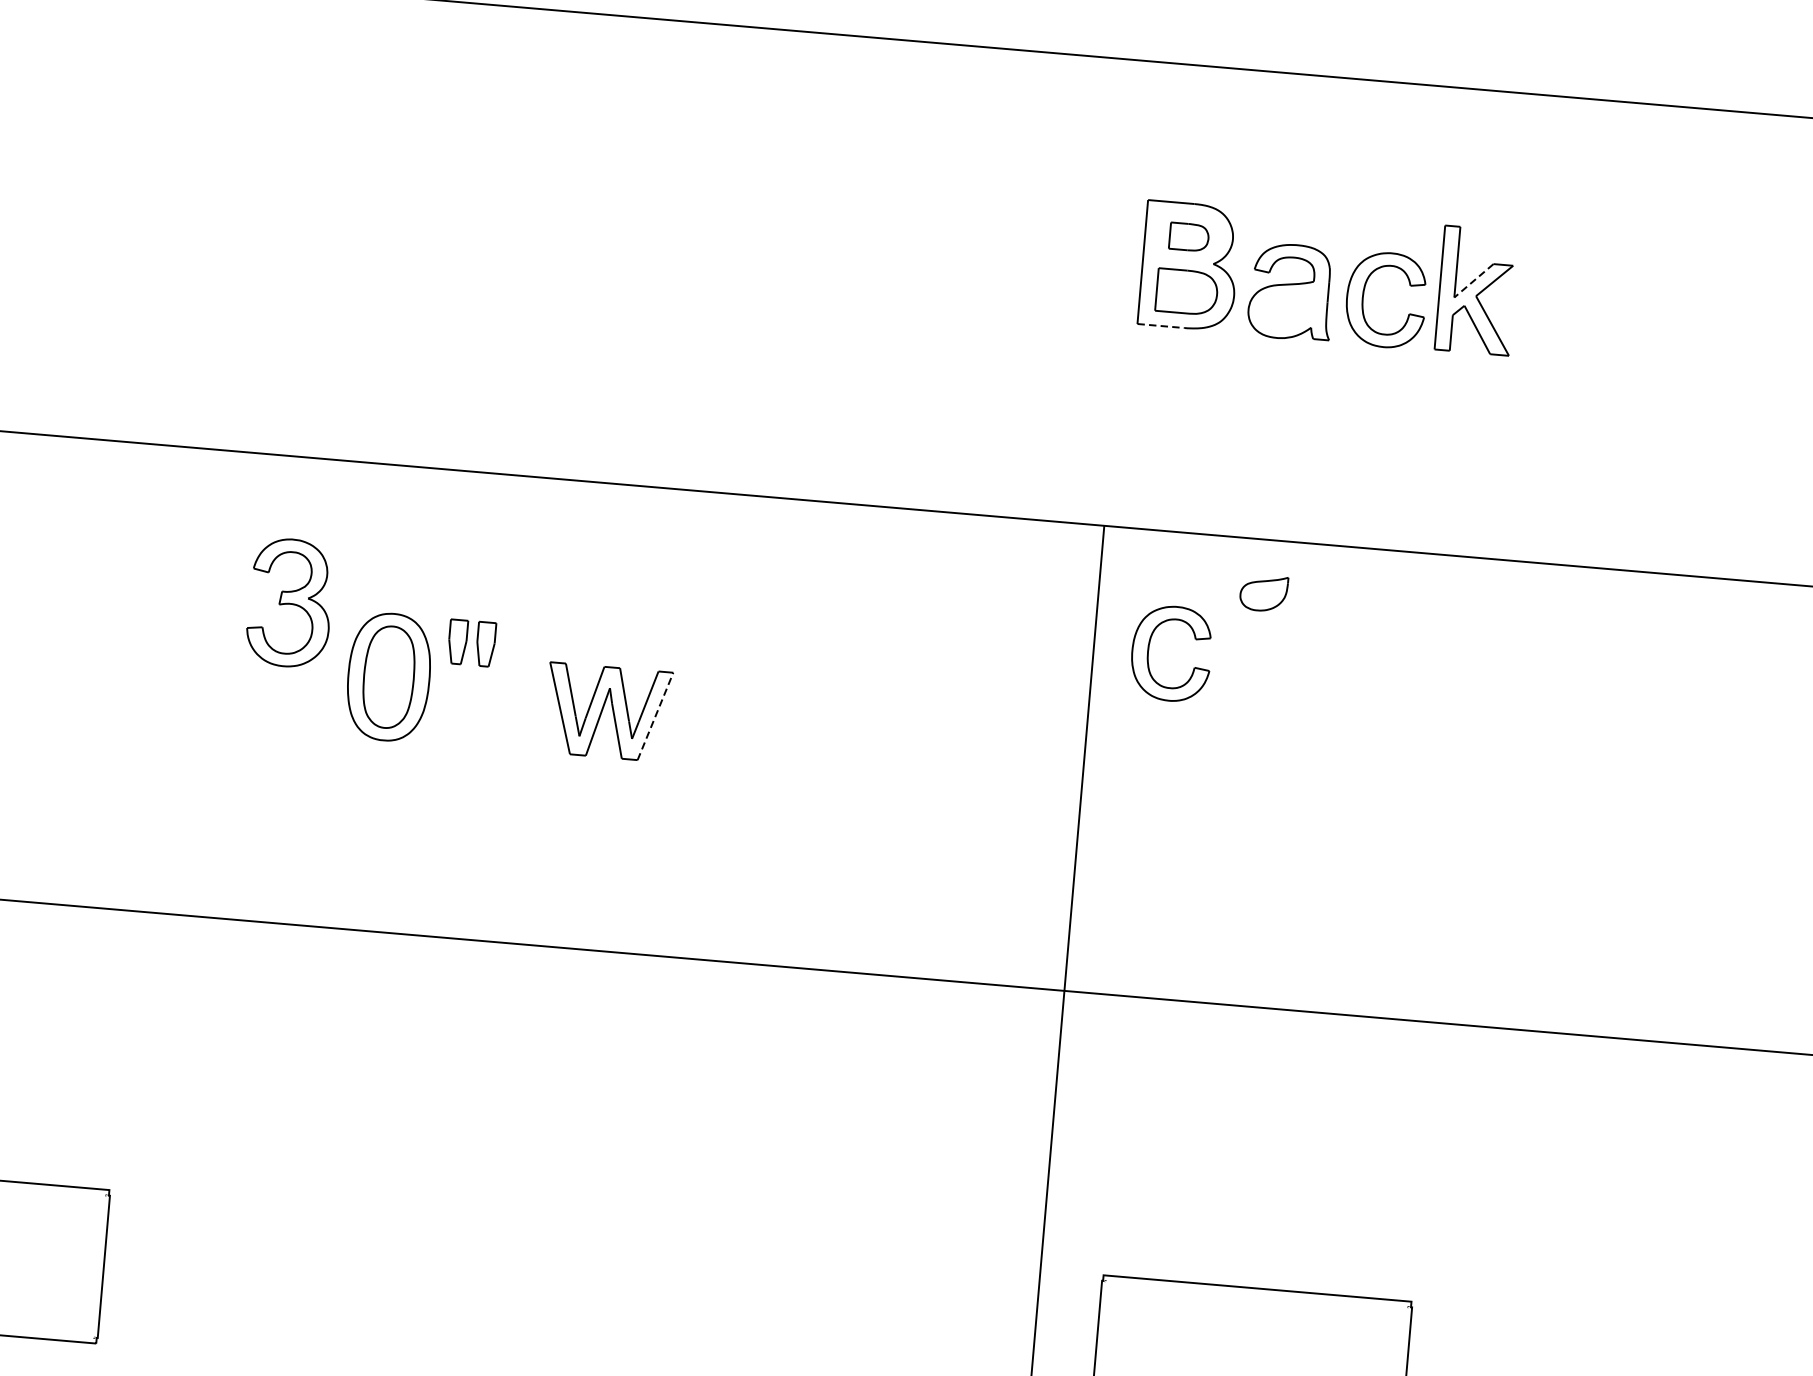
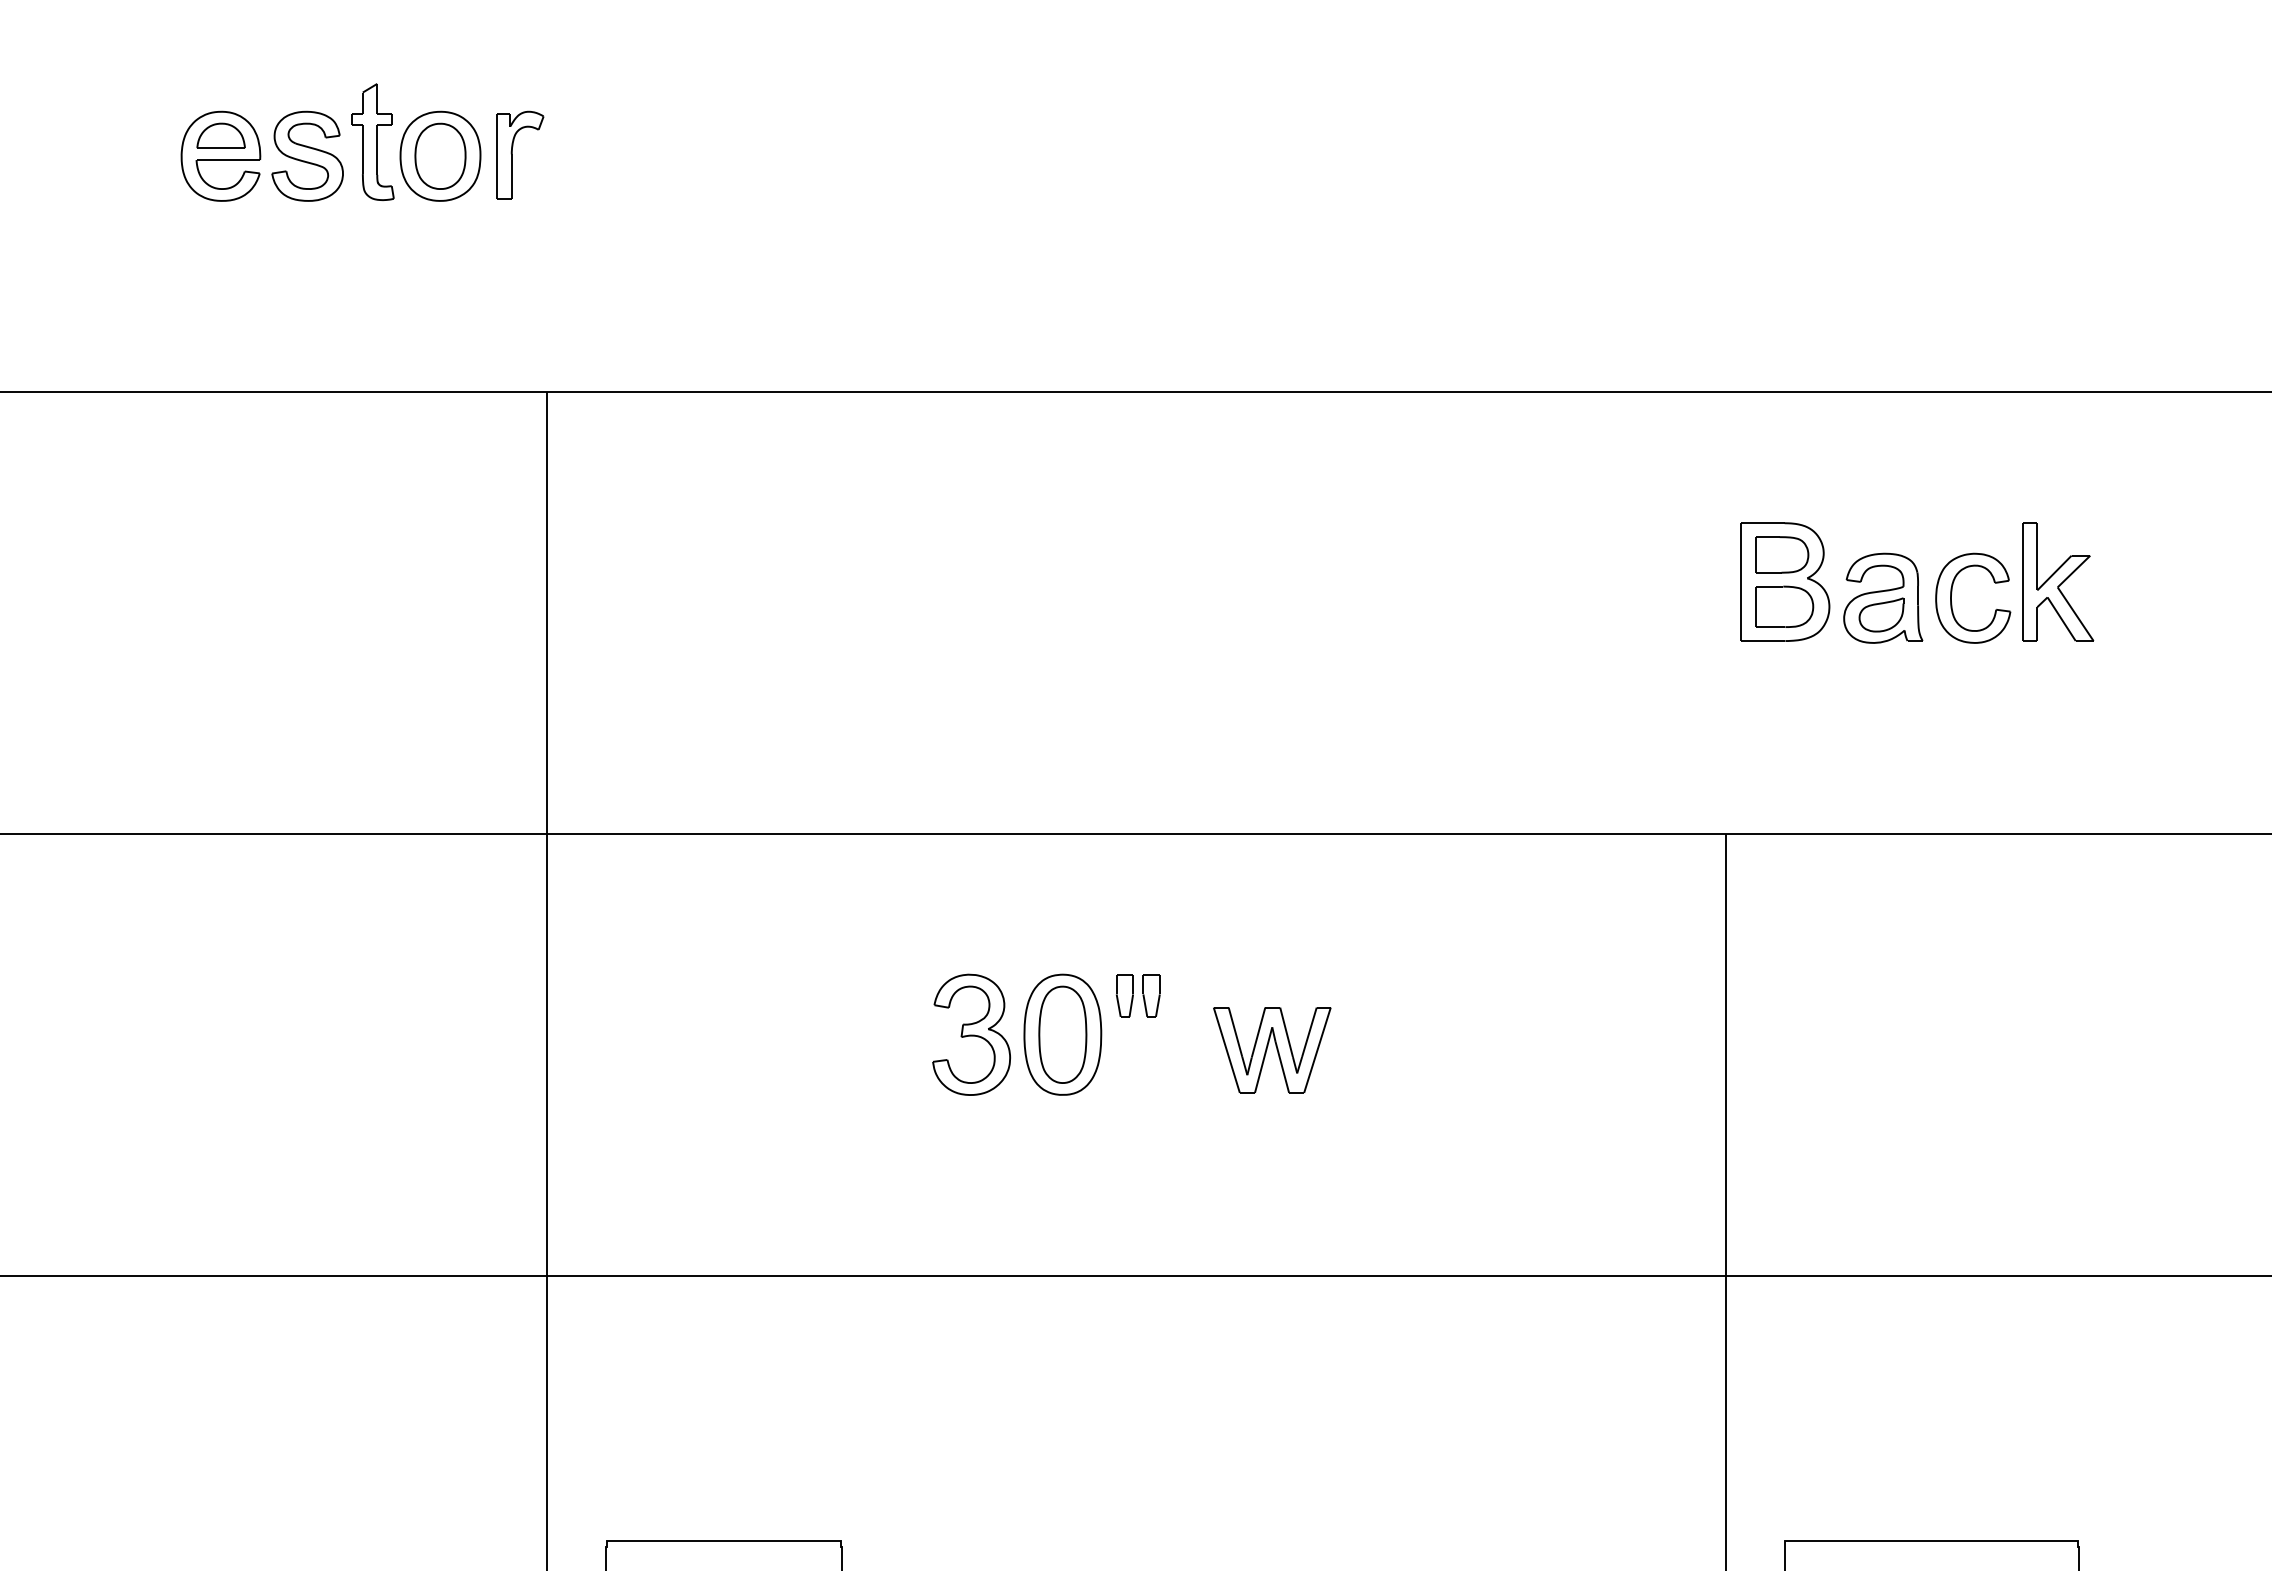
part: (1189, 236) -> (1782, 554), size x1.43
line: (1473, 281) -> (2054, 573), dashed -> solid
line: (1161, 326) -> (1763, 641), dashed -> solid
part: (1263, 592) -> (1881, 614), moved
part: (290, 602) -> (971, 1034), moved
part: (1150, 645) -> (1778, 943), removed
line: (655, 716) -> (1317, 1050), dashed -> solid

